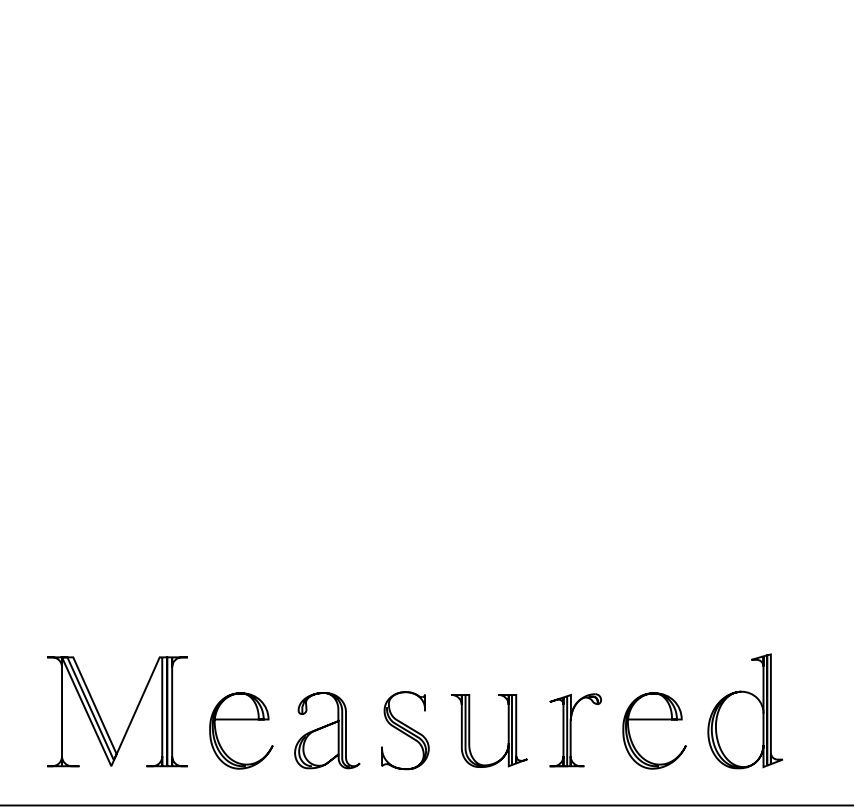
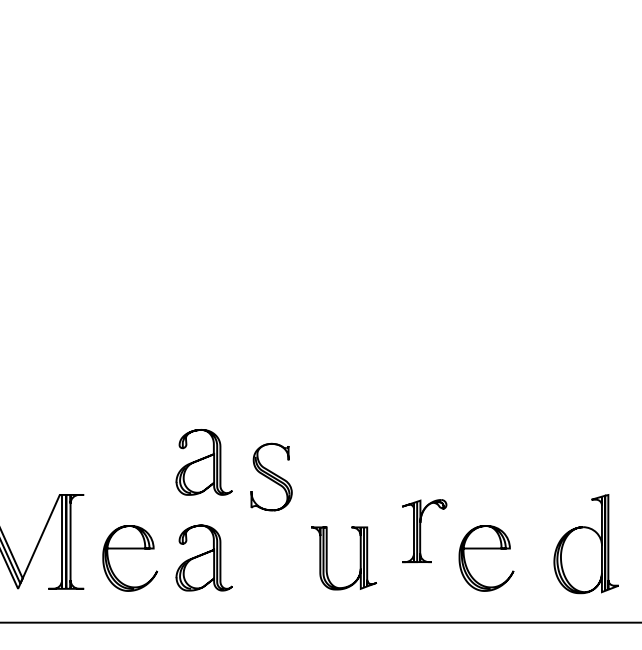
part: (327, 619) -> (204, 462), added
part: (745, 711) -> (586, 544), moved
part: (405, 730) -> (271, 476), moved
part: (575, 730) -> (424, 531), moved

